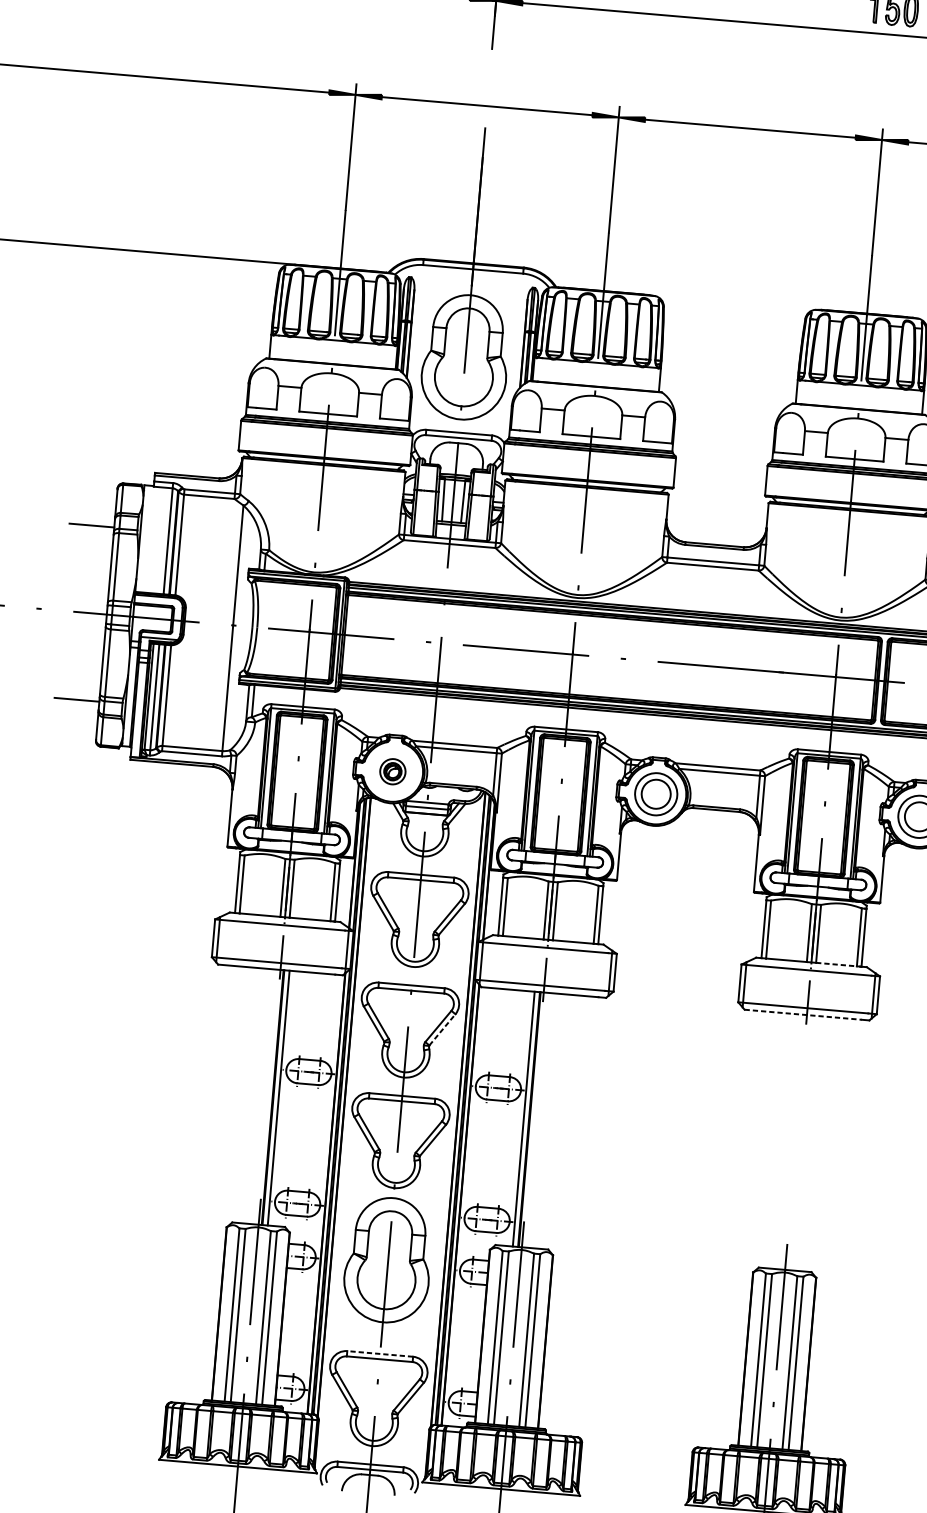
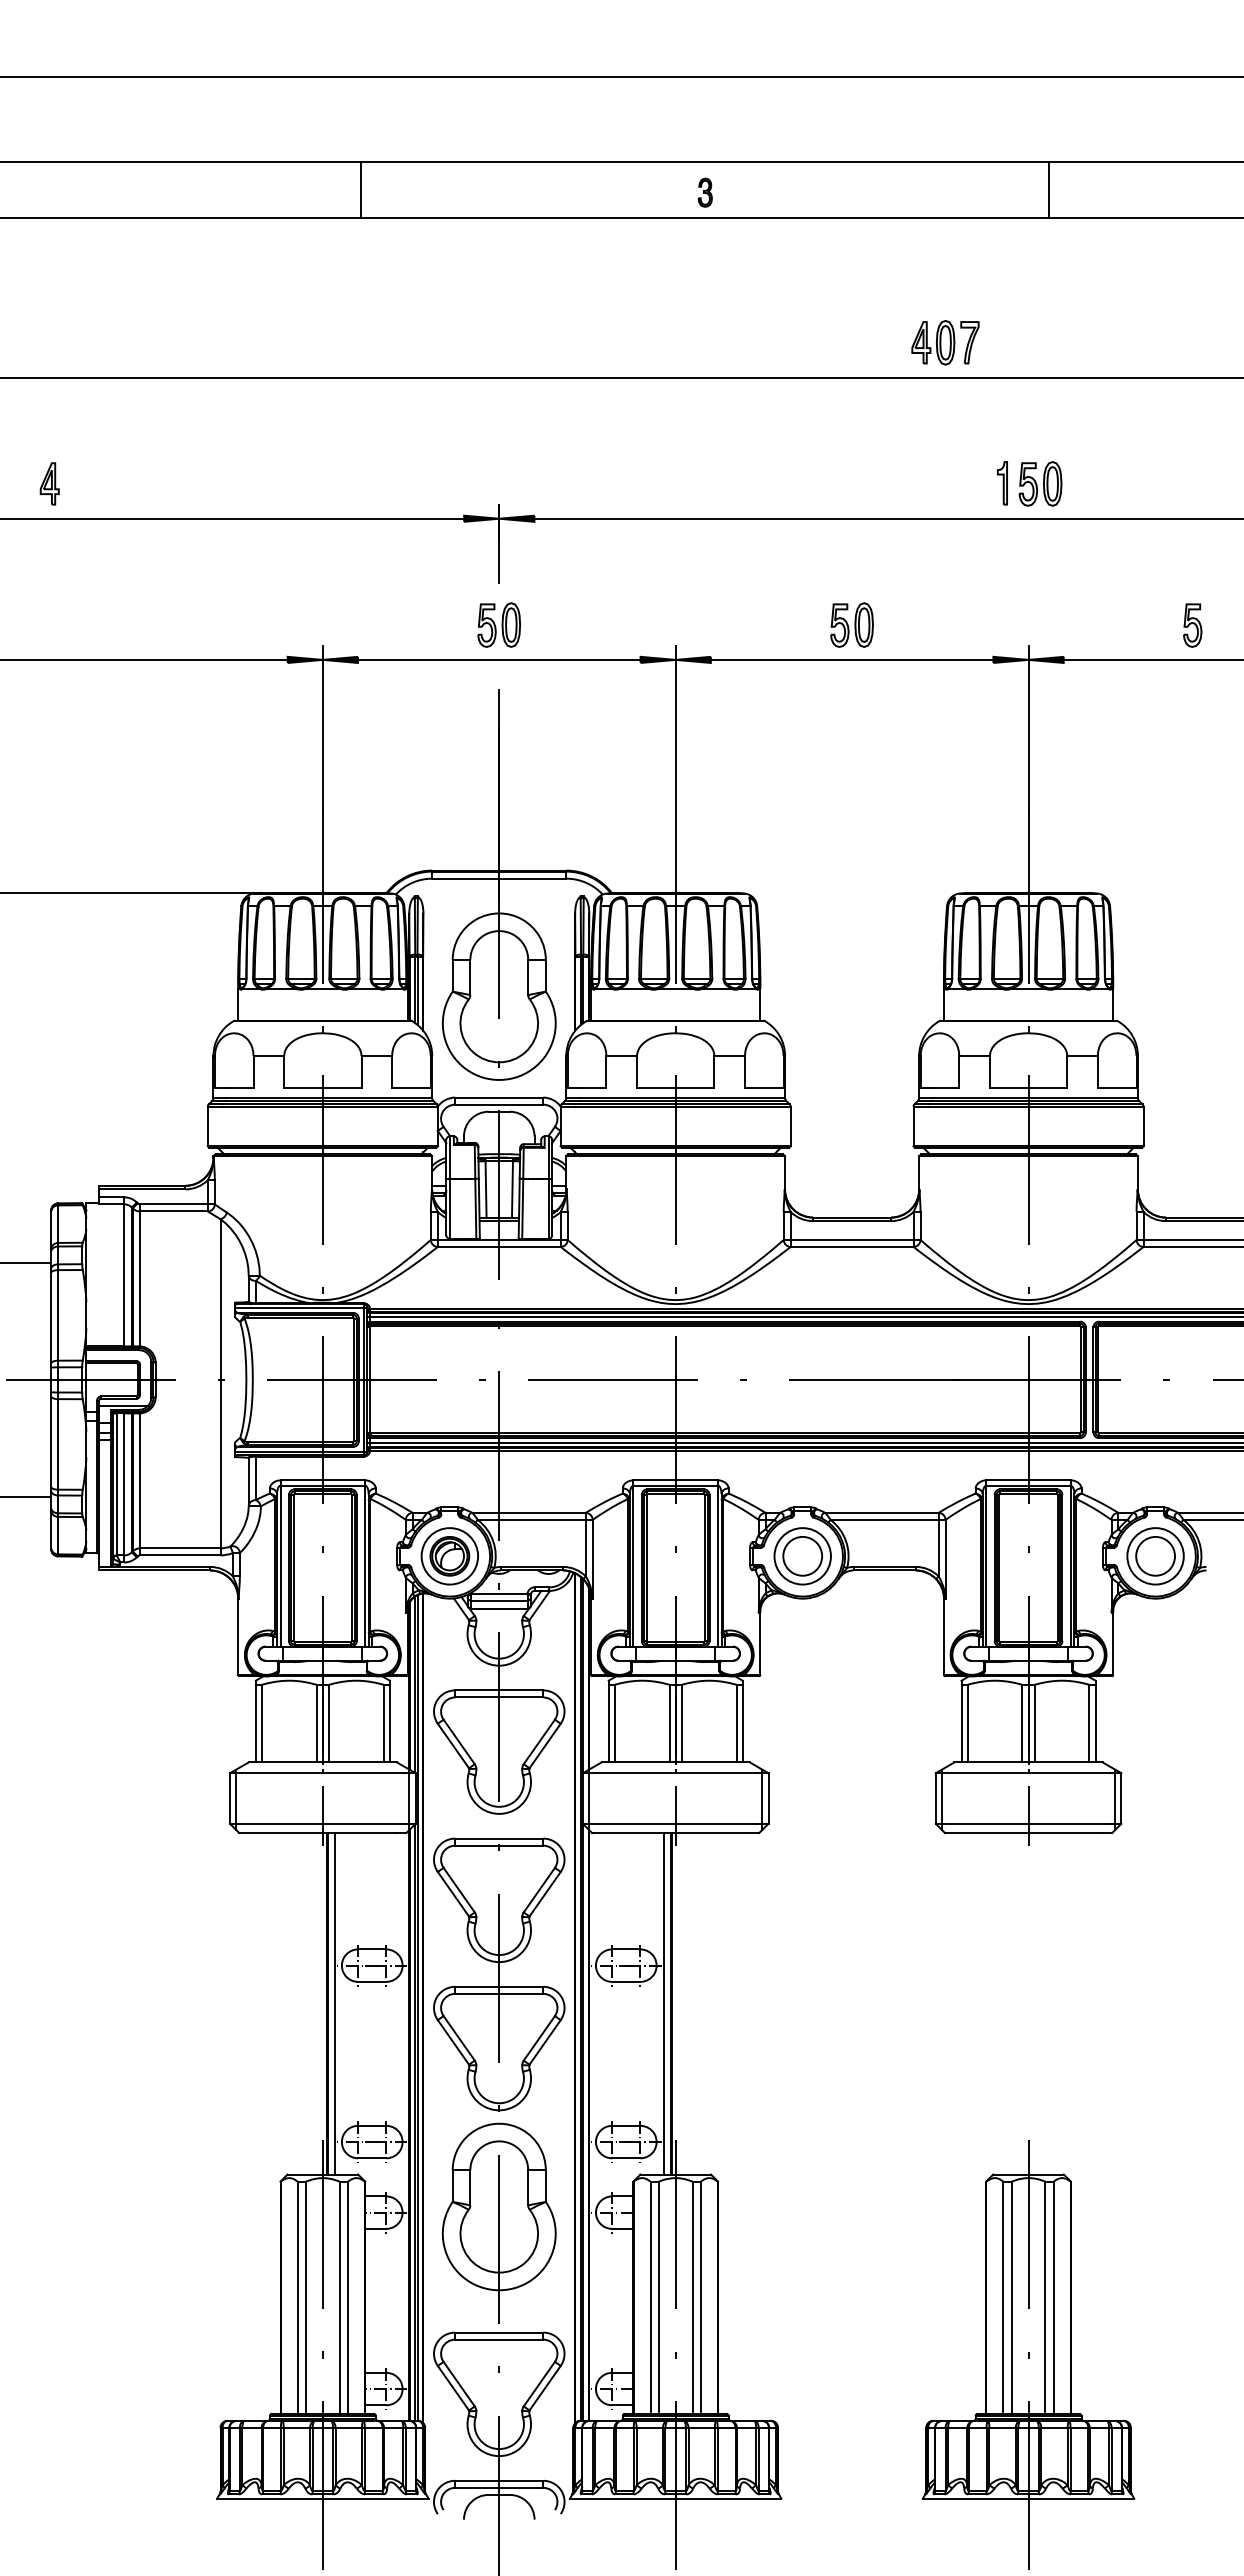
part: (488, 79) -> (498, 624), added
part: (752, 102) -> (851, 624), added
part: (392, 771) -> (449, 1556), size x1.67
line: (836, 964) -> (1062, 1762), dashed -> solid
line: (803, 1014) -> (1023, 1832), dashed -> solid
line: (442, 1029) -> (545, 1893), dashed -> solid
line: (379, 1353) -> (498, 2332), dashed -> solid

